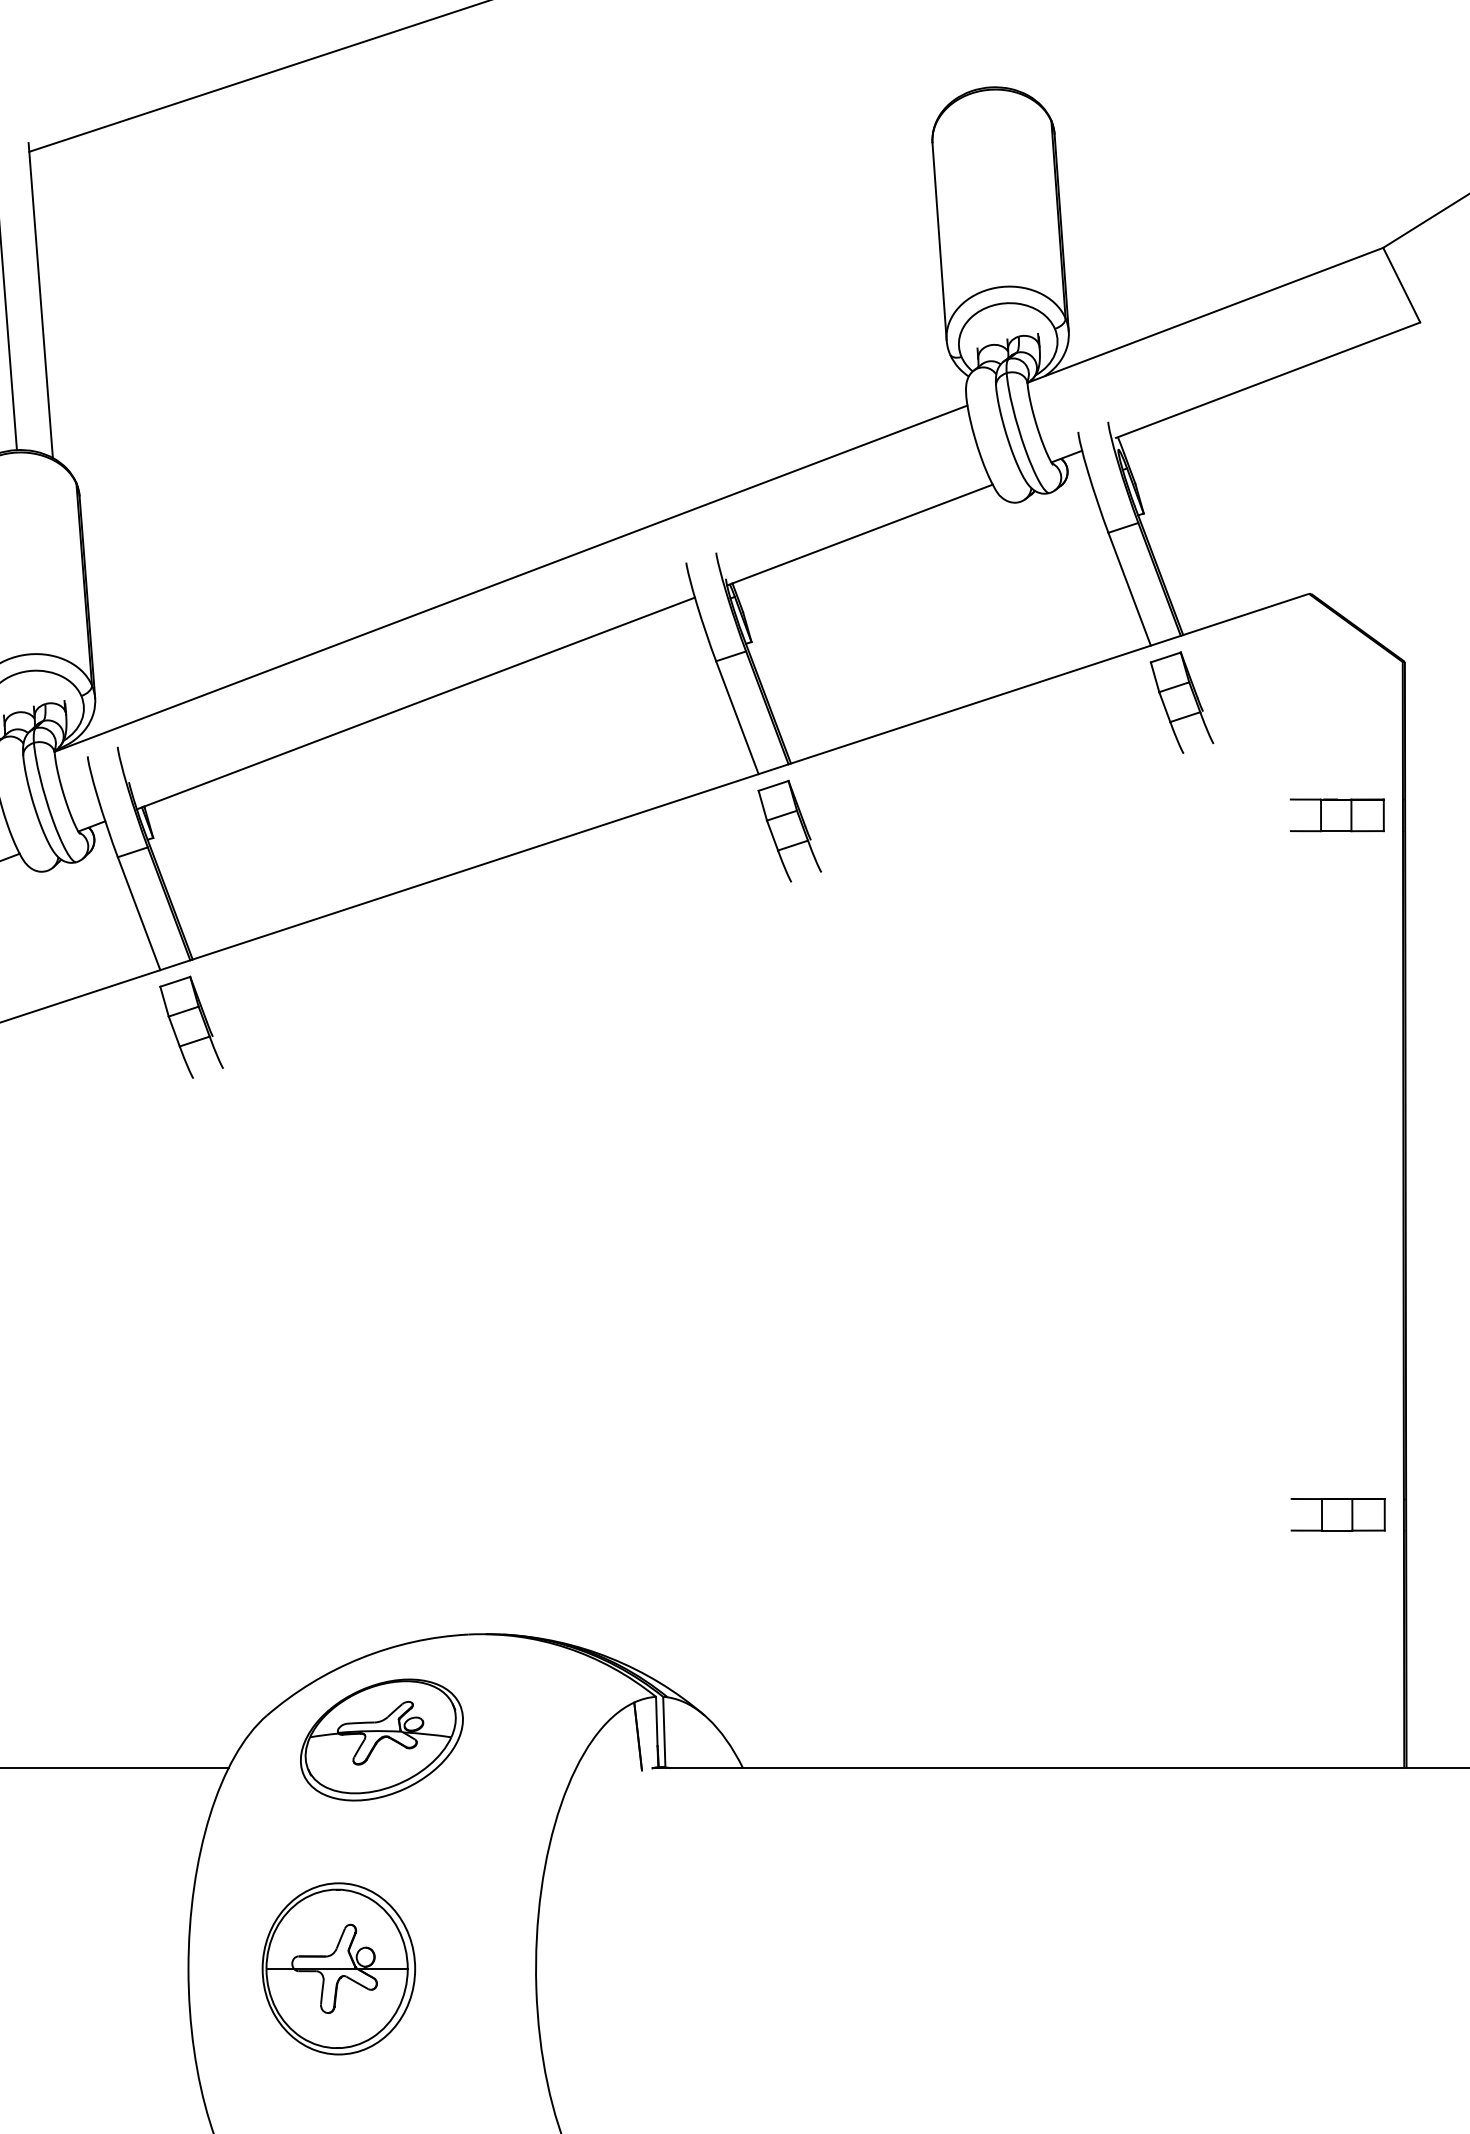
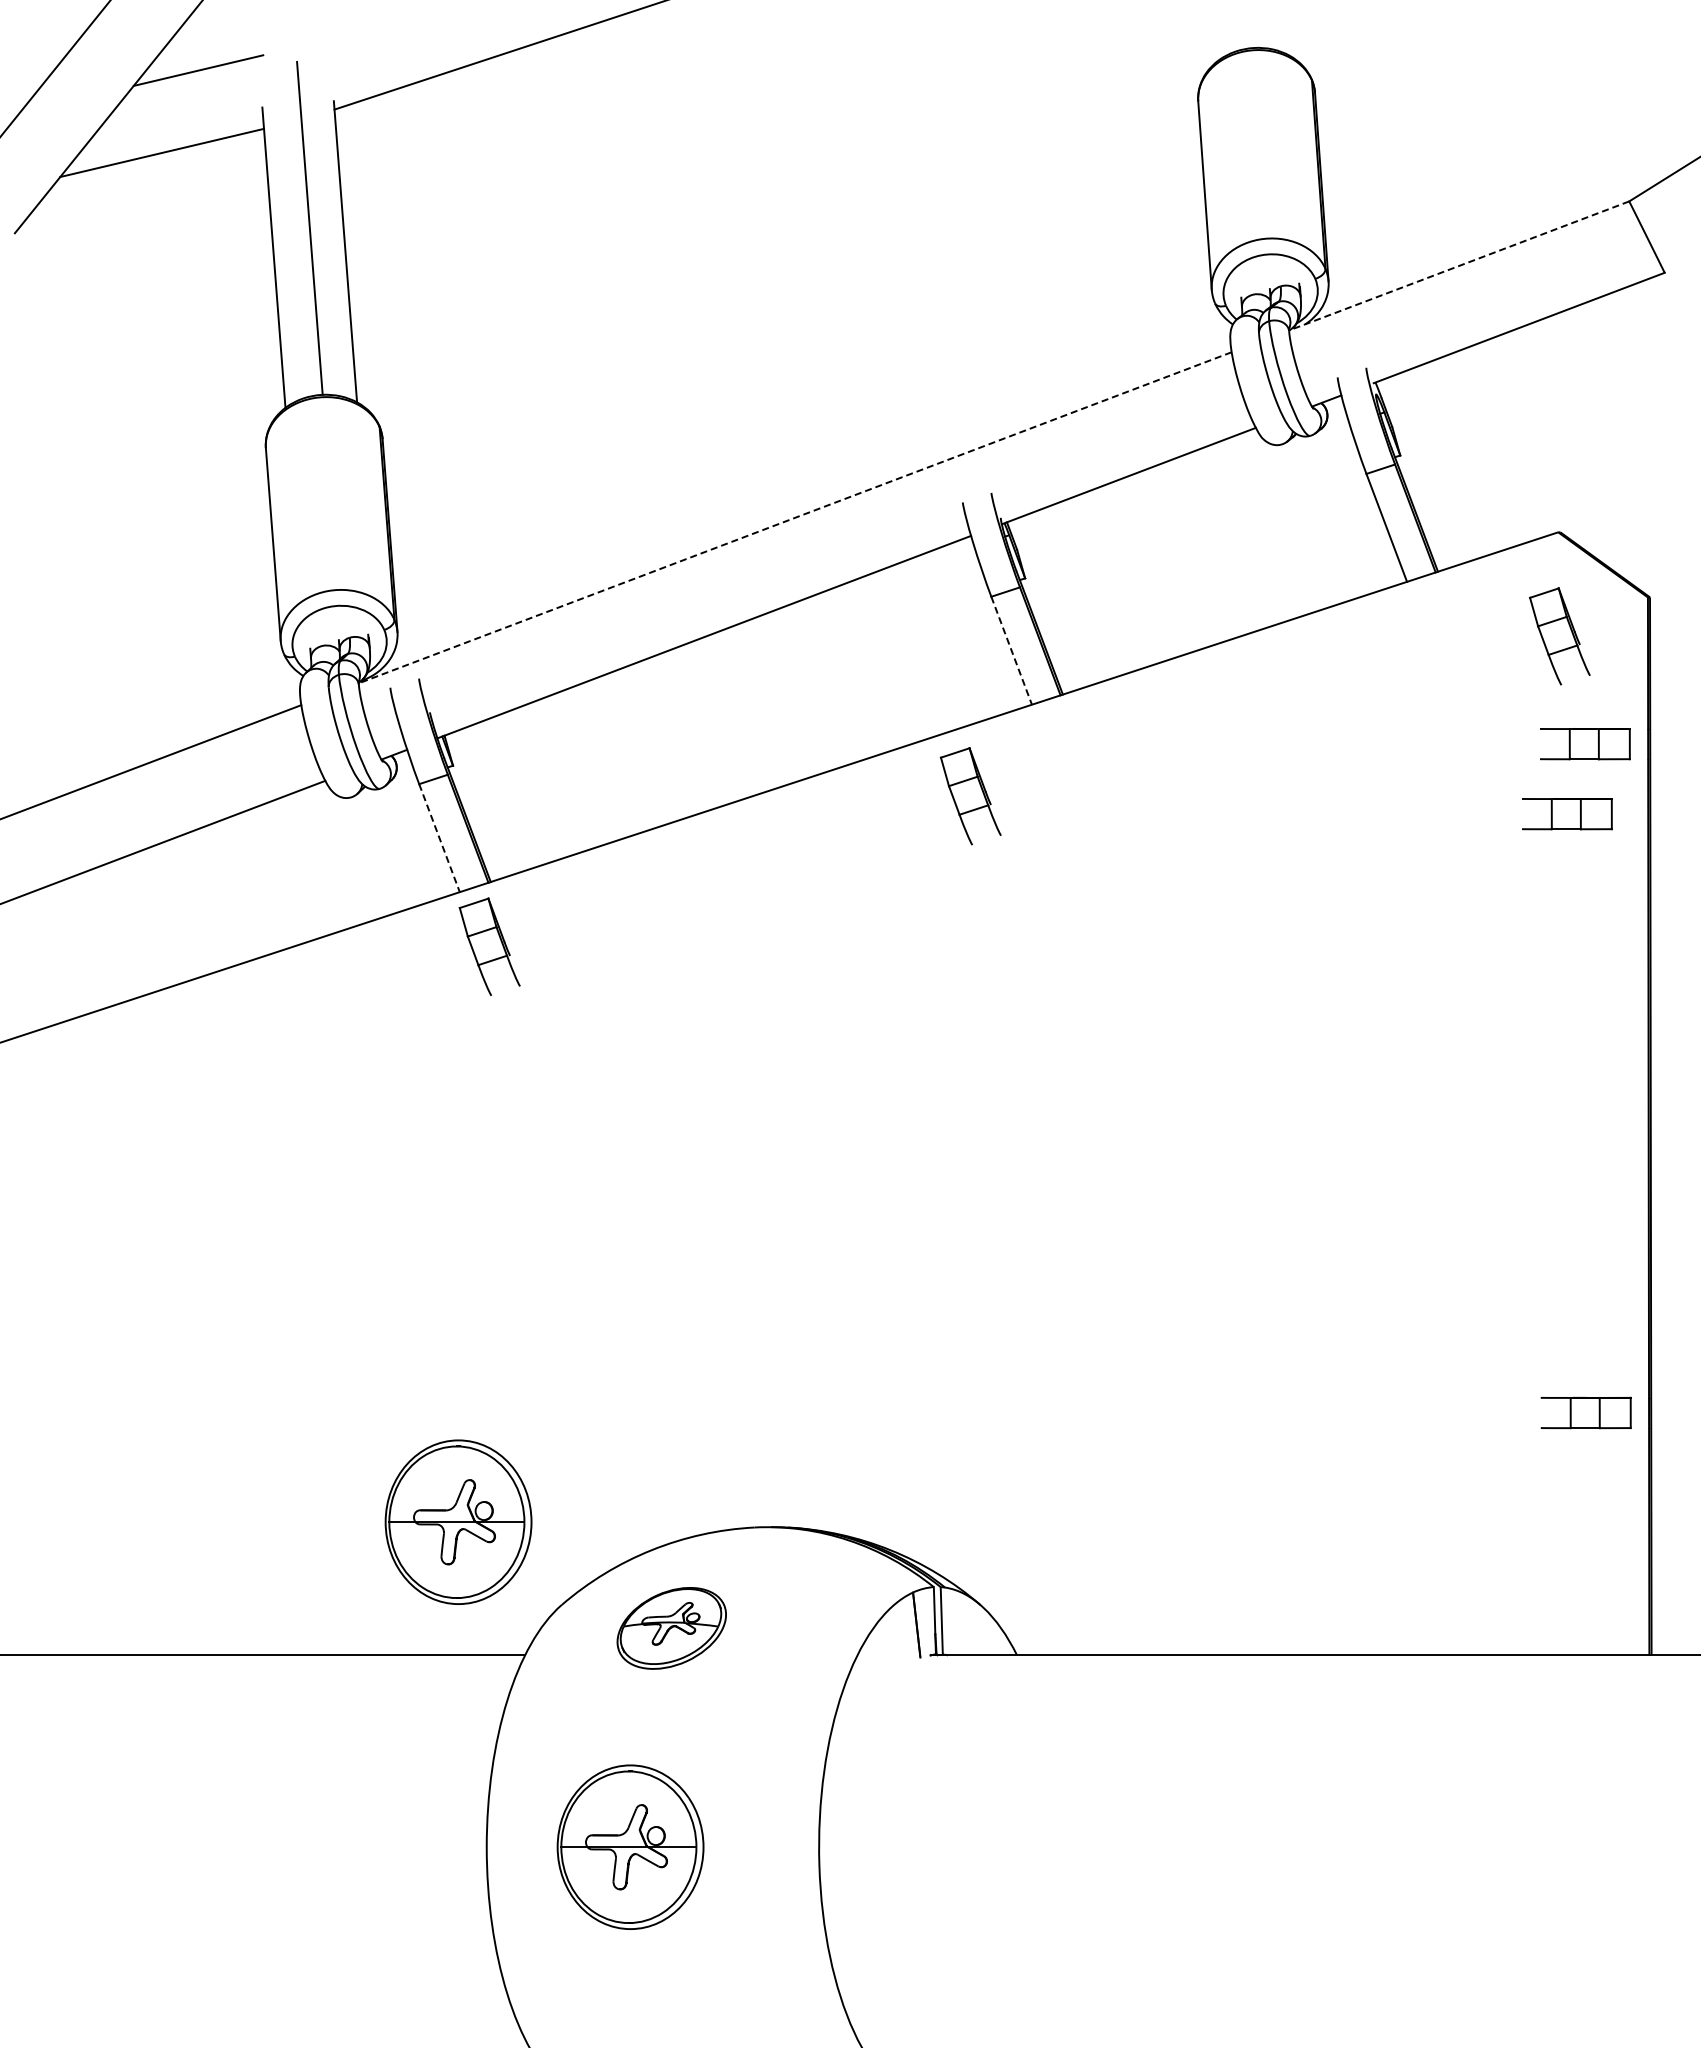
line: (1205, 314) -> (1459, 265), solid -> dashed
line: (511, 578) -> (795, 517), solid -> dashed
part: (1181, 702) -> (1559, 636), moved
line: (737, 717) -> (1011, 650), solid -> dashed
part: (789, 831) -> (970, 796), moved
part: (1318, 888) -> (1567, 814), added
line: (139, 914) -> (439, 838), solid -> dashed
part: (158, 1628) -> (458, 1521), added
part: (381, 1740) -> (671, 1628), size x0.7

